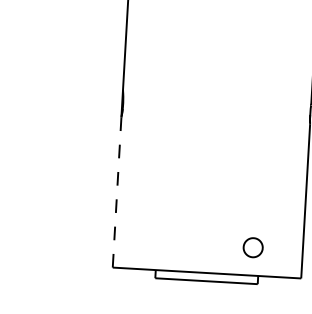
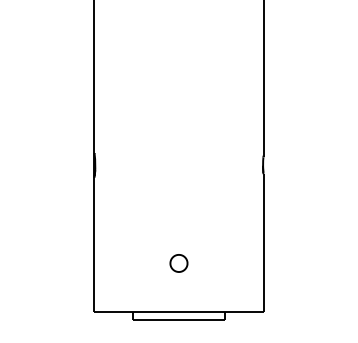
line: (117, 191) -> (94, 244), dashed -> solid
part: (252, 247) -> (178, 263), moved

